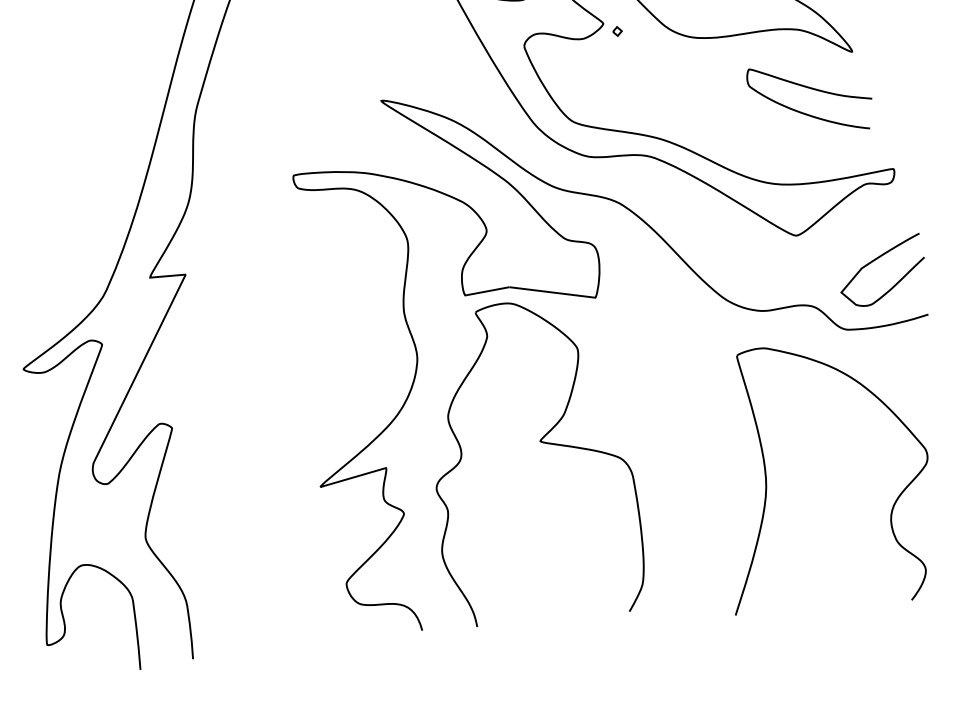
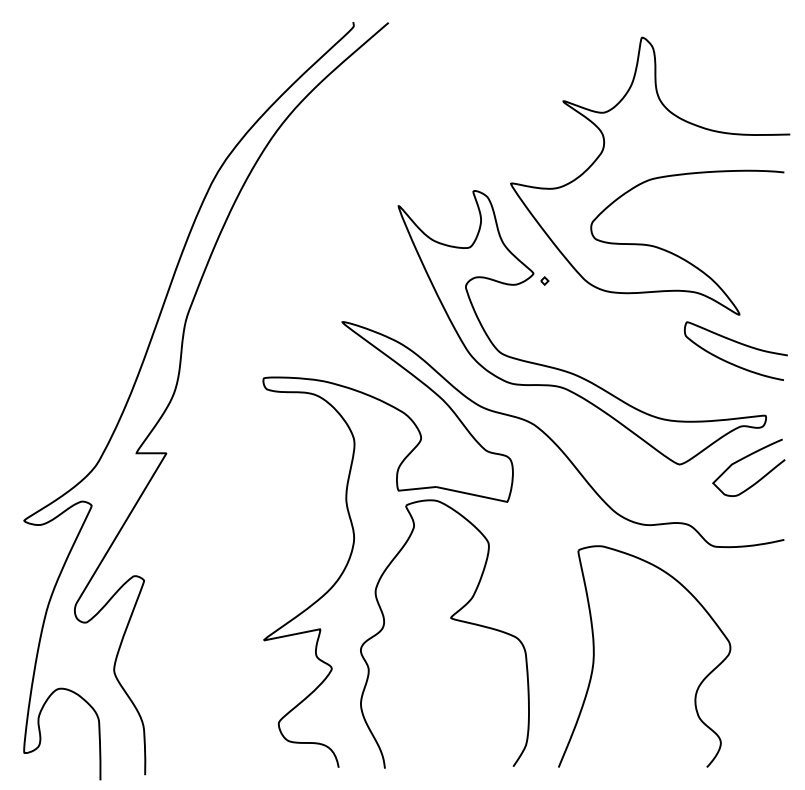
curve: (813, 90) -> (739, 344), moved
curve: (874, 261) -> (743, 459), moved
part: (766, 479) -> (594, 656), moved

